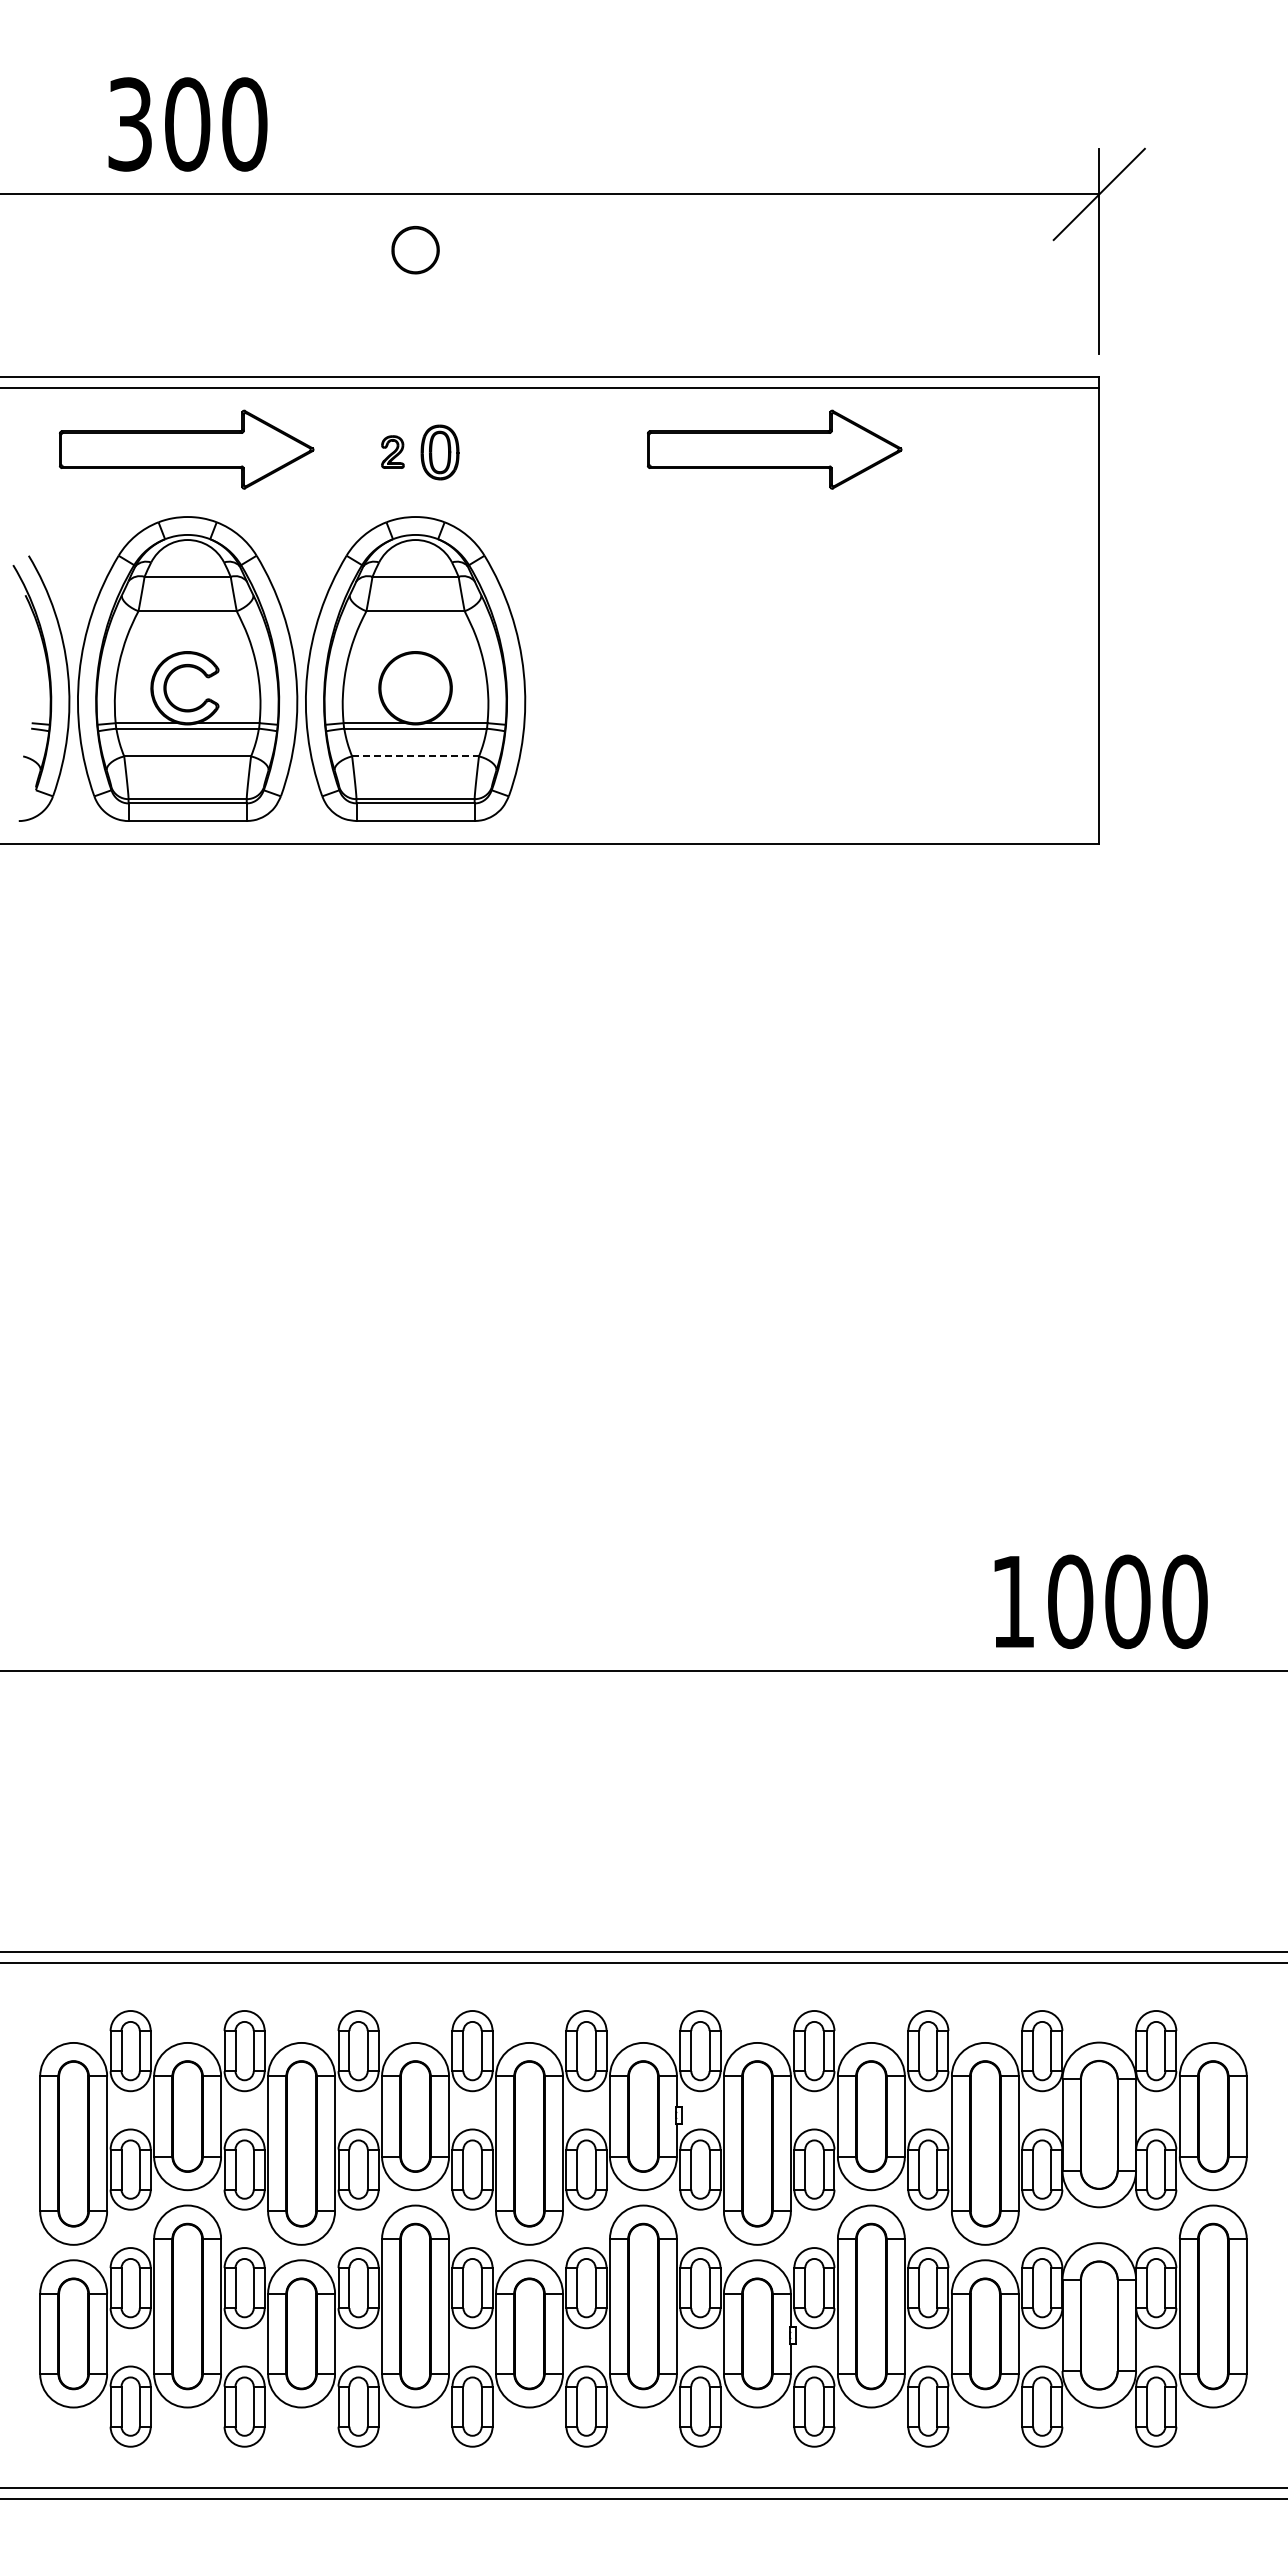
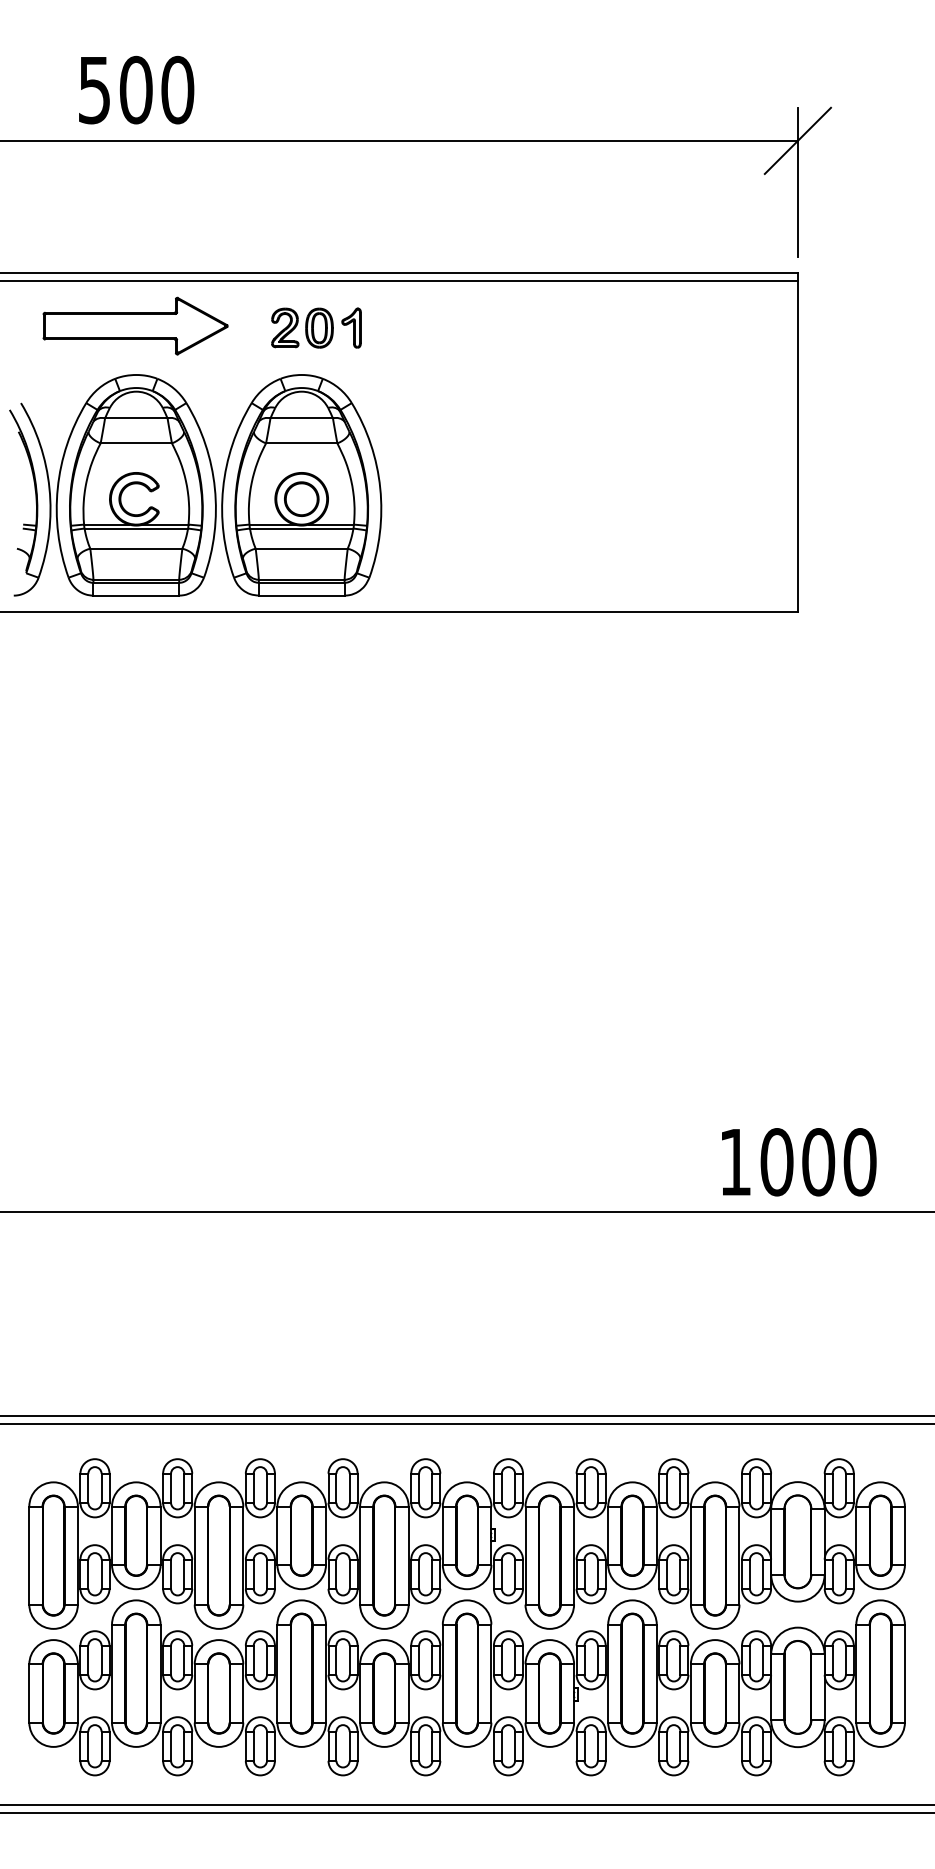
text: (129, 124) -> (94, 90), 300 -> 500
part: (415, 250) -> (301, 499), moved
part: (774, 449) -> (562, 326), removed
part: (392, 451) -> (284, 327), size x1.67
part: (483, 452) -> (351, 328), added
line: (416, 756) -> (302, 548), dashed -> solid

